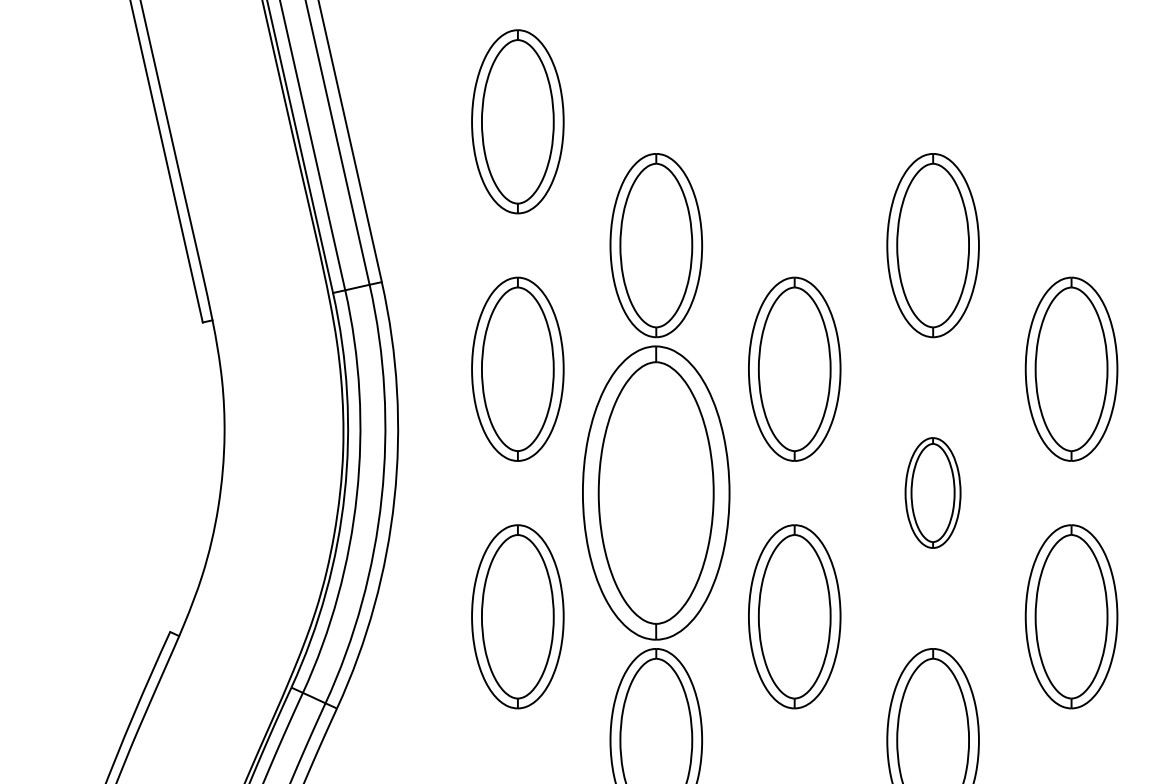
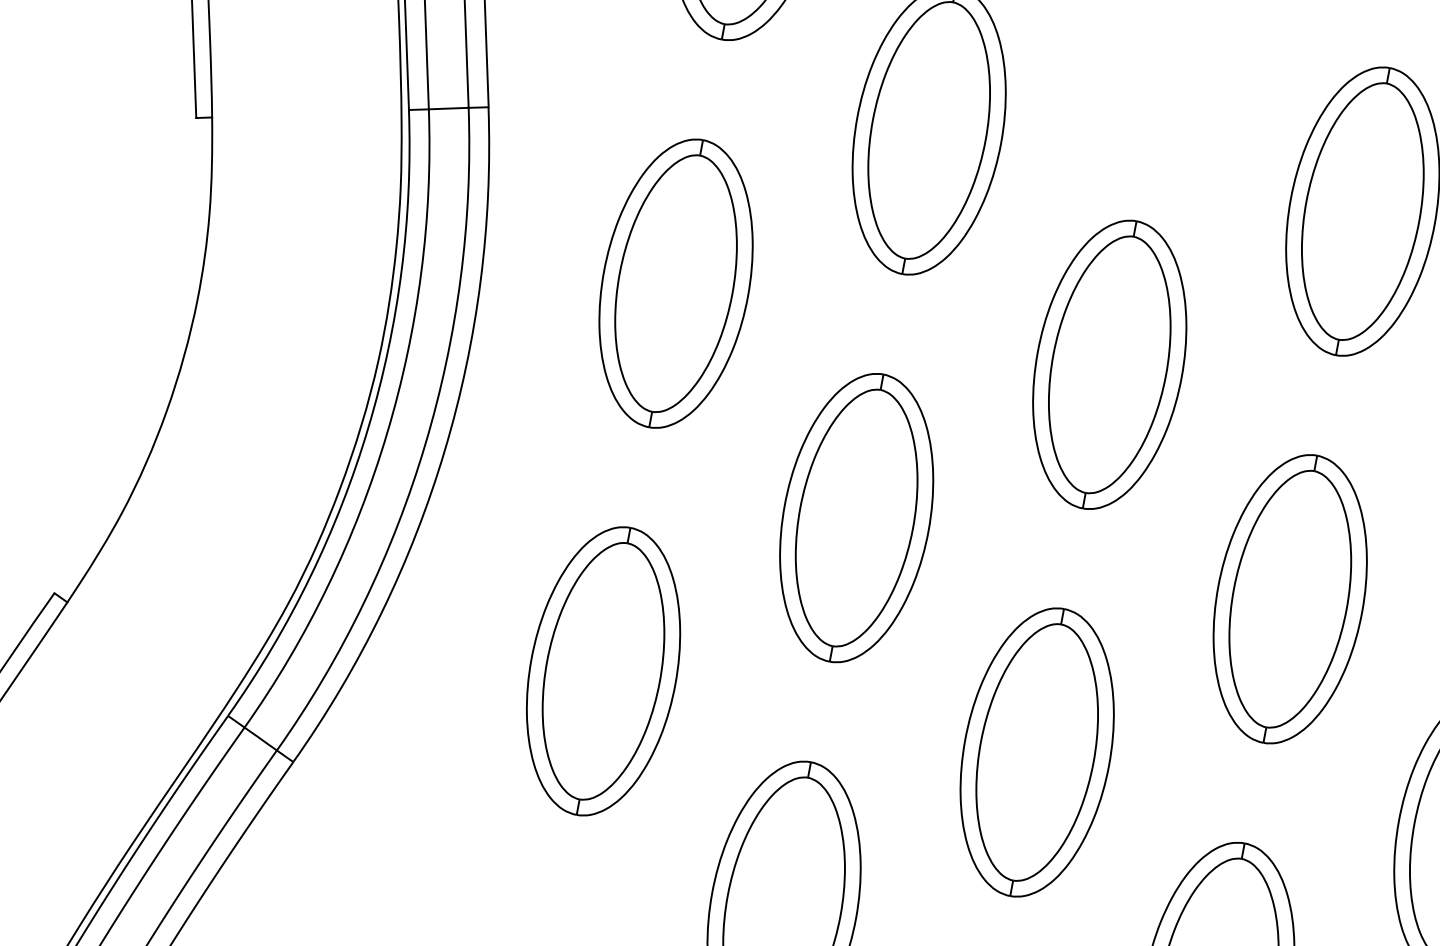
part: (656, 492) -> (857, 517), size x0.62
part: (932, 492) -> (1289, 598), size x1.67

